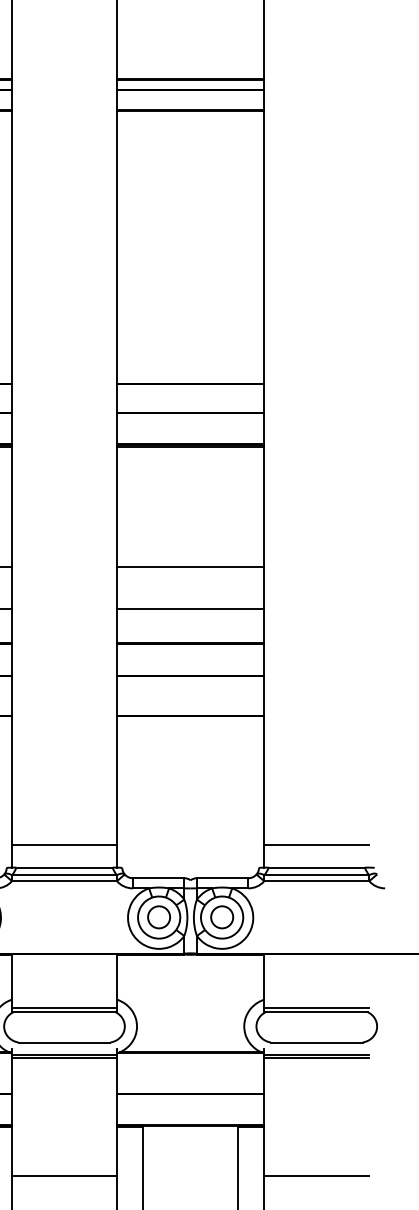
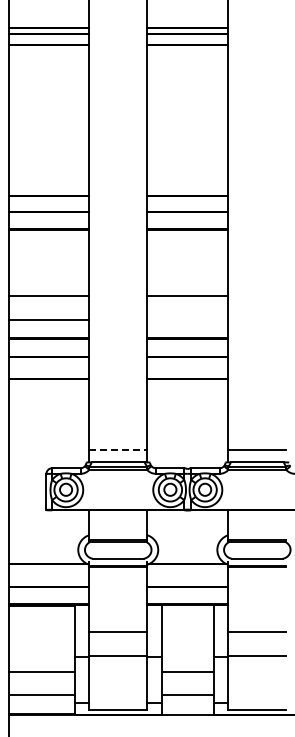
line: (190, 608) -> (187, 319), removed
line: (64, 846) -> (118, 450), solid -> dashed

